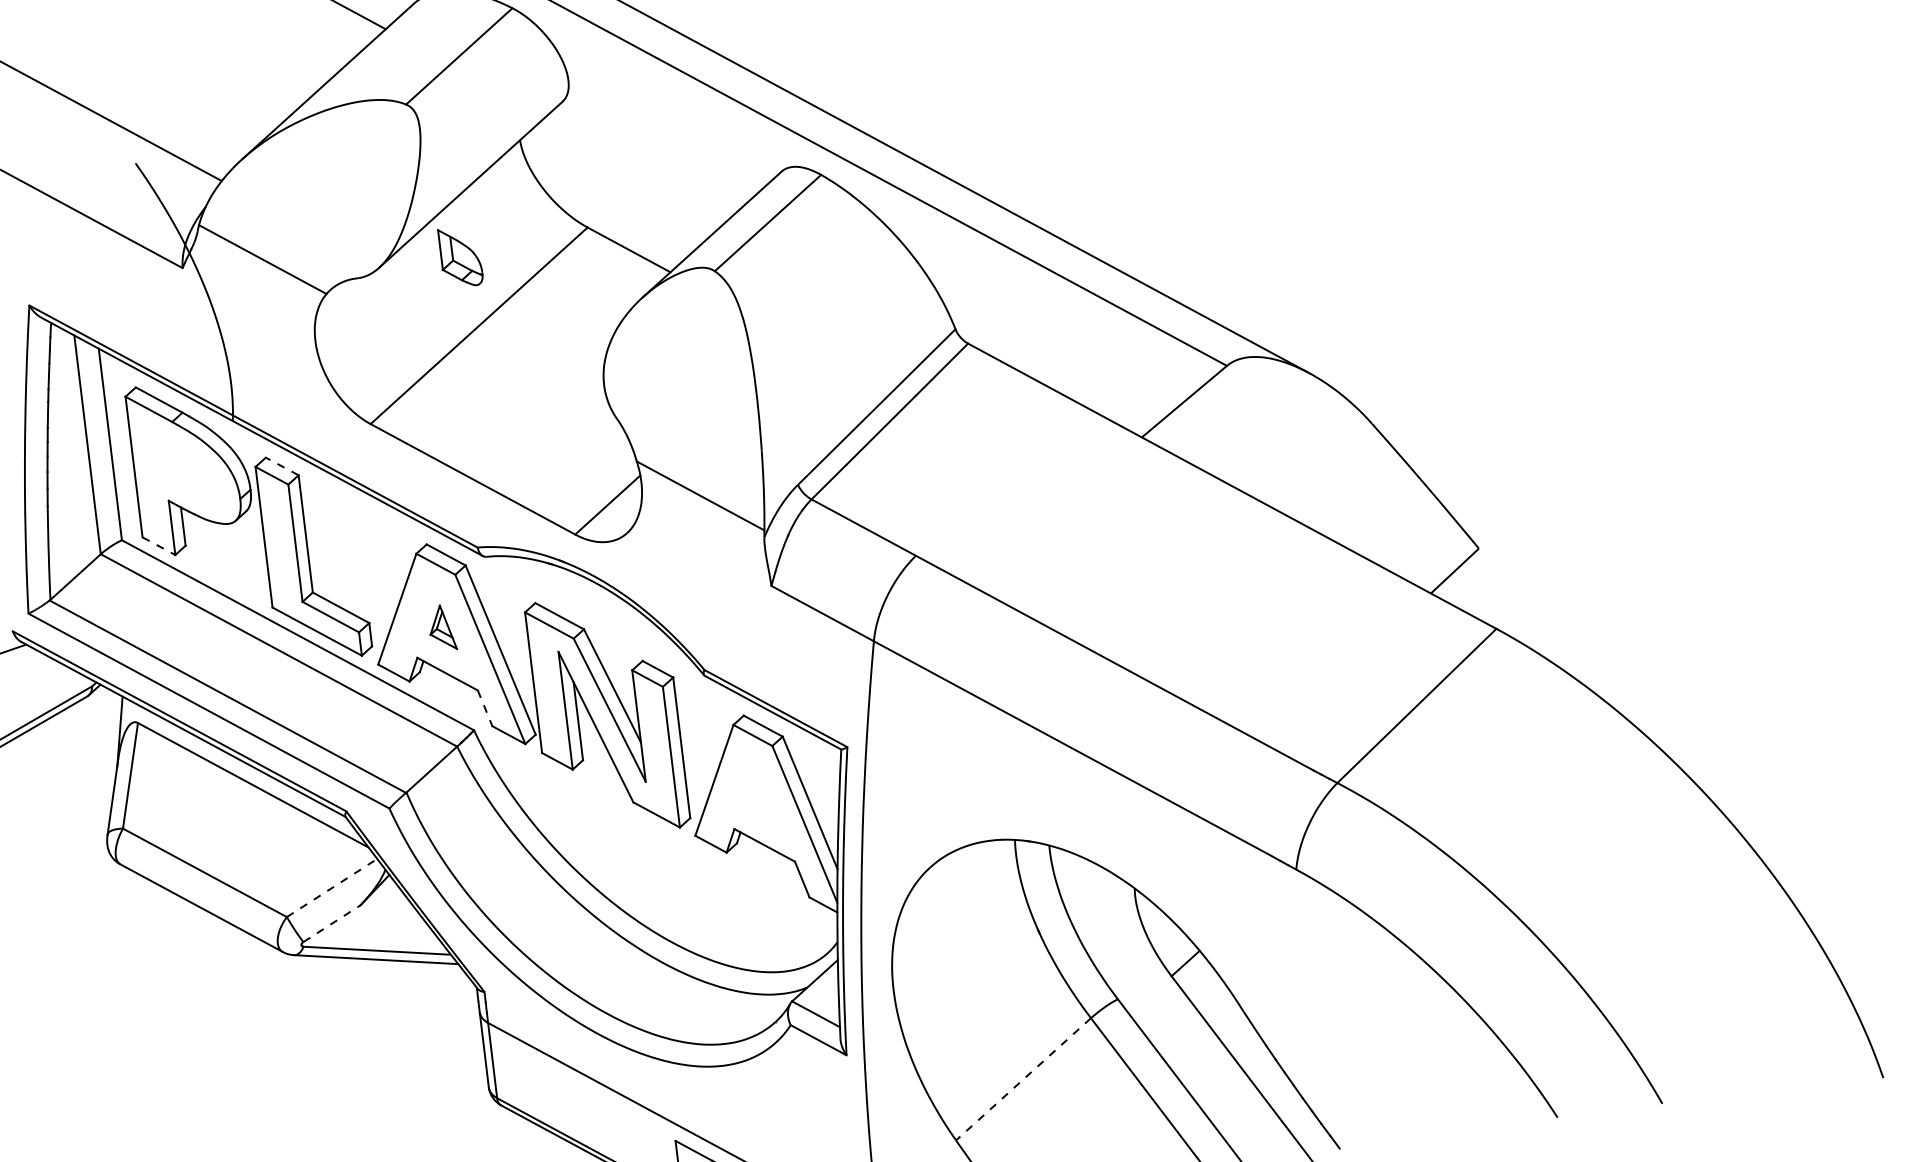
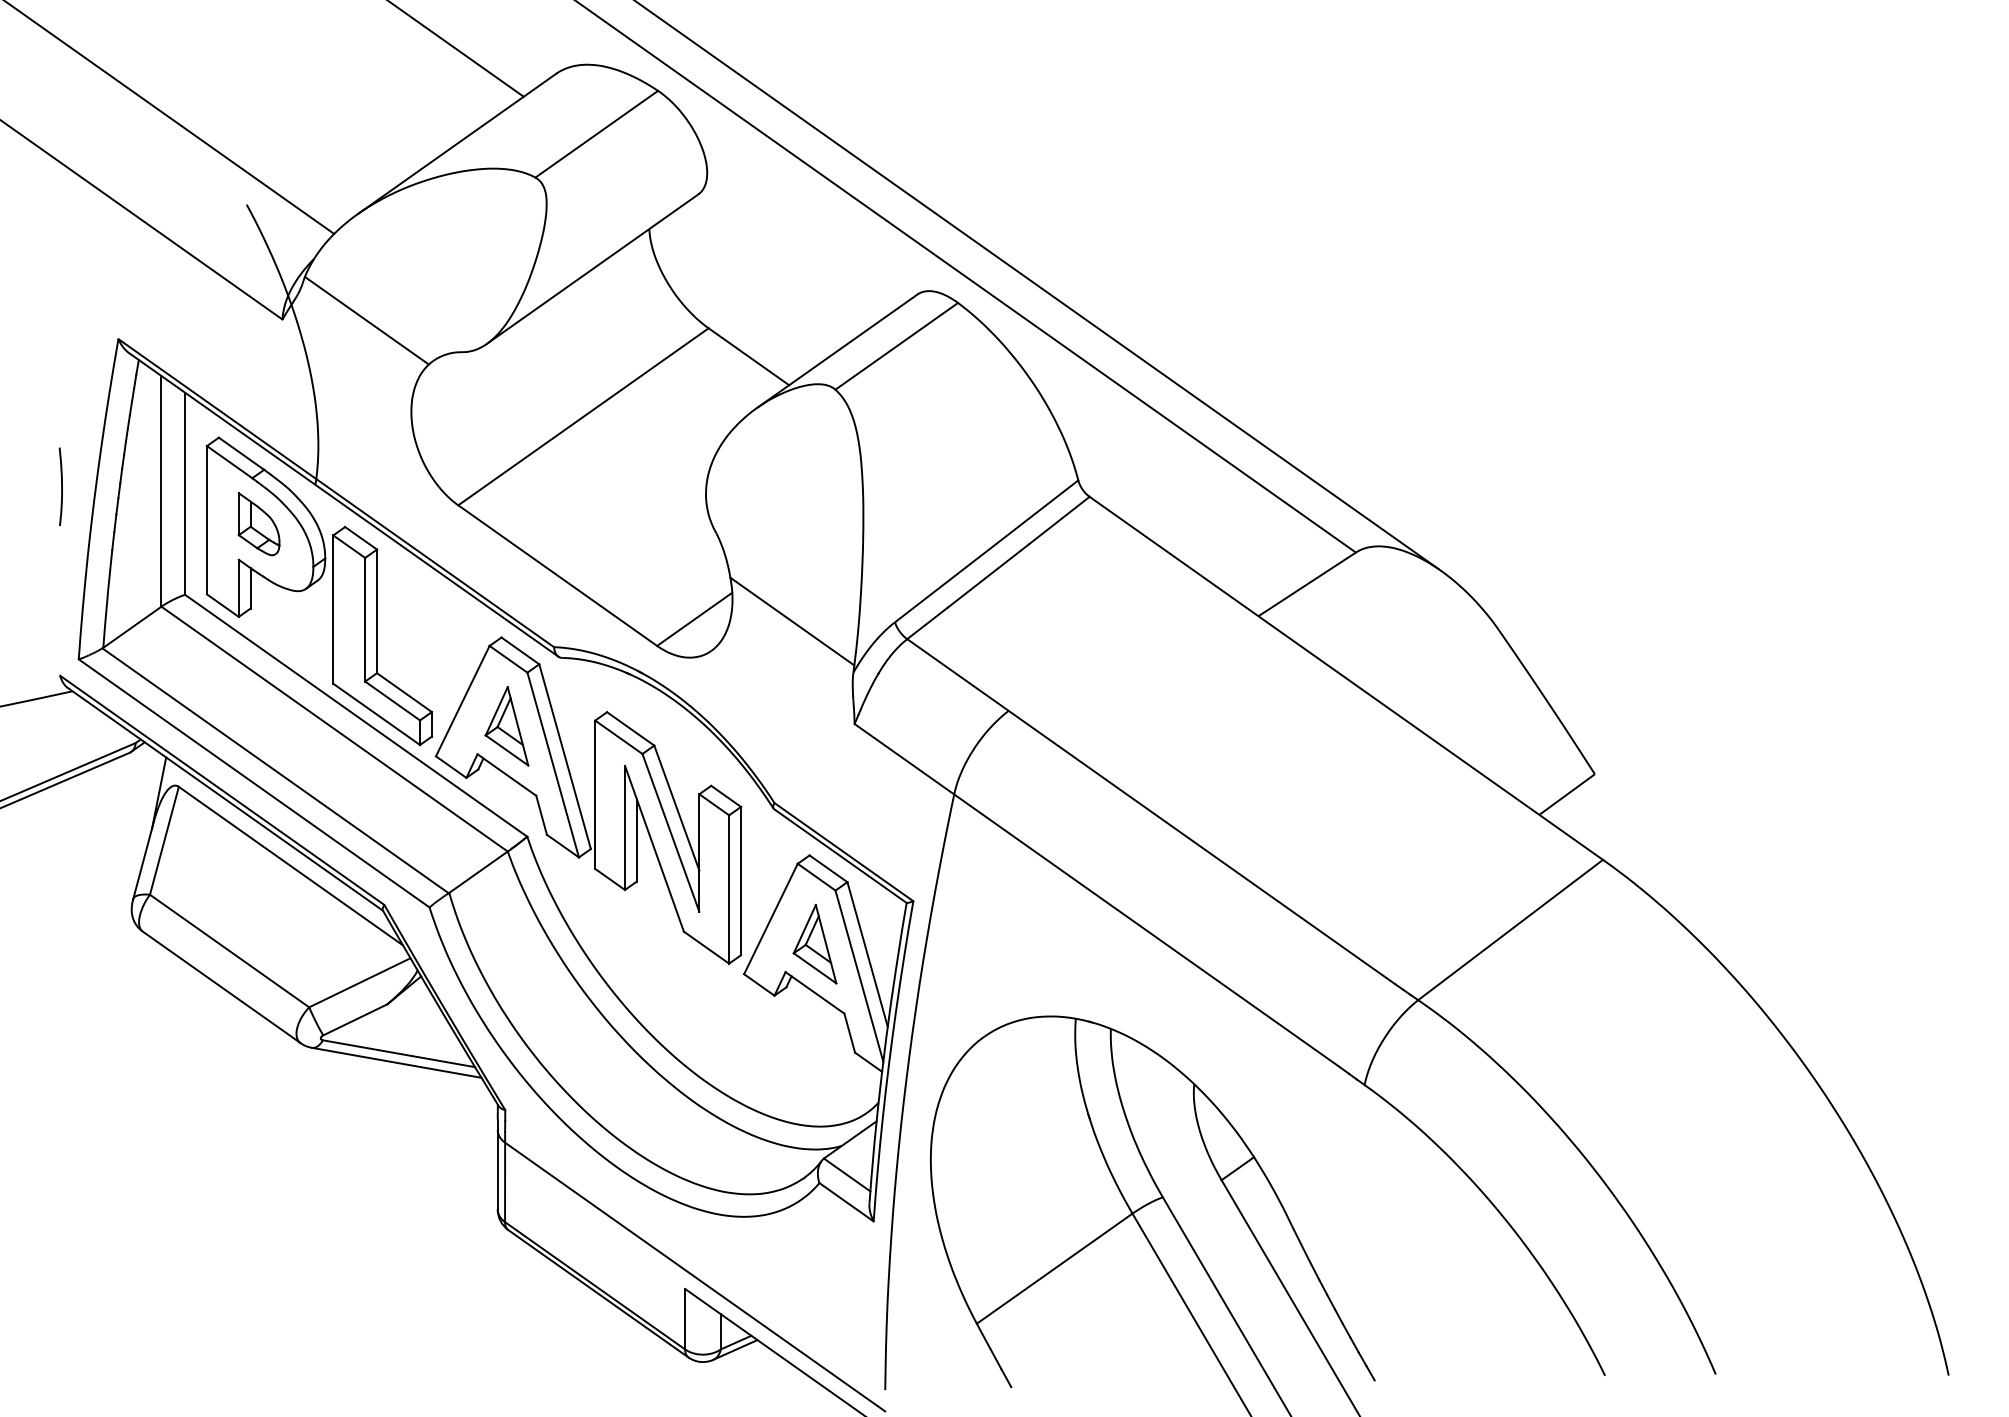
part: (460, 257) -> (258, 524), moved
line: (282, 466) -> (361, 538), dashed -> solid
line: (158, 546) -> (222, 605), dashed -> solid
part: (441, 628) -> (506, 726), size x1.67
line: (485, 708) -> (541, 815), dashed -> solid
part: (758, 799) -> (814, 944), added
line: (332, 887) -> (360, 982), dashed -> solid
line: (332, 923) -> (355, 1019), dashed -> solid
line: (1023, 1079) -> (1054, 1268), dashed -> solid

